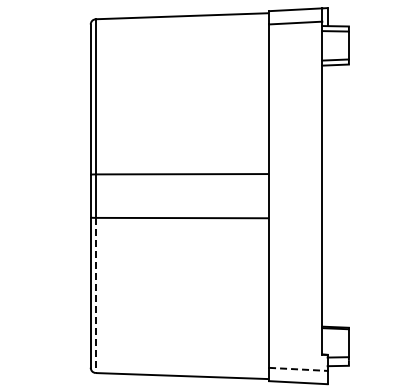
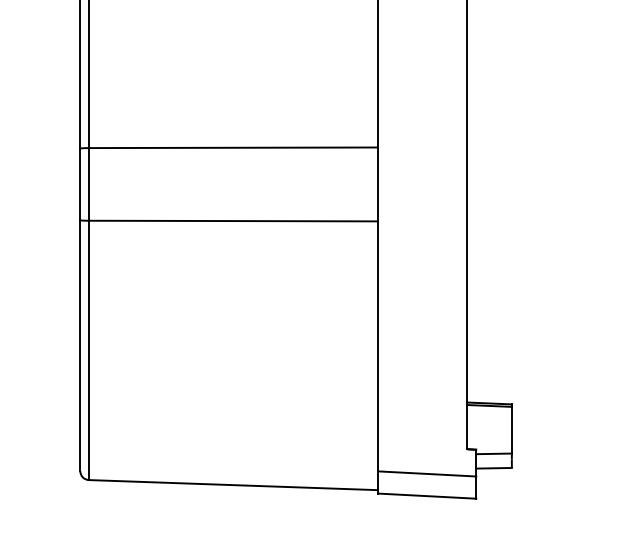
line: (95, 295) -> (88, 350), dashed -> solid
line: (298, 369) -> (427, 474), dashed -> solid

